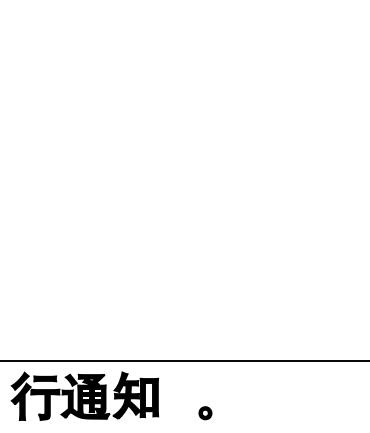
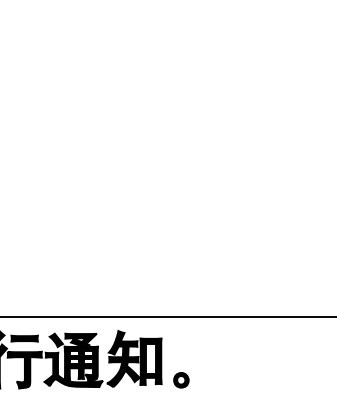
part: (205, 413) -> (181, 380), moved

